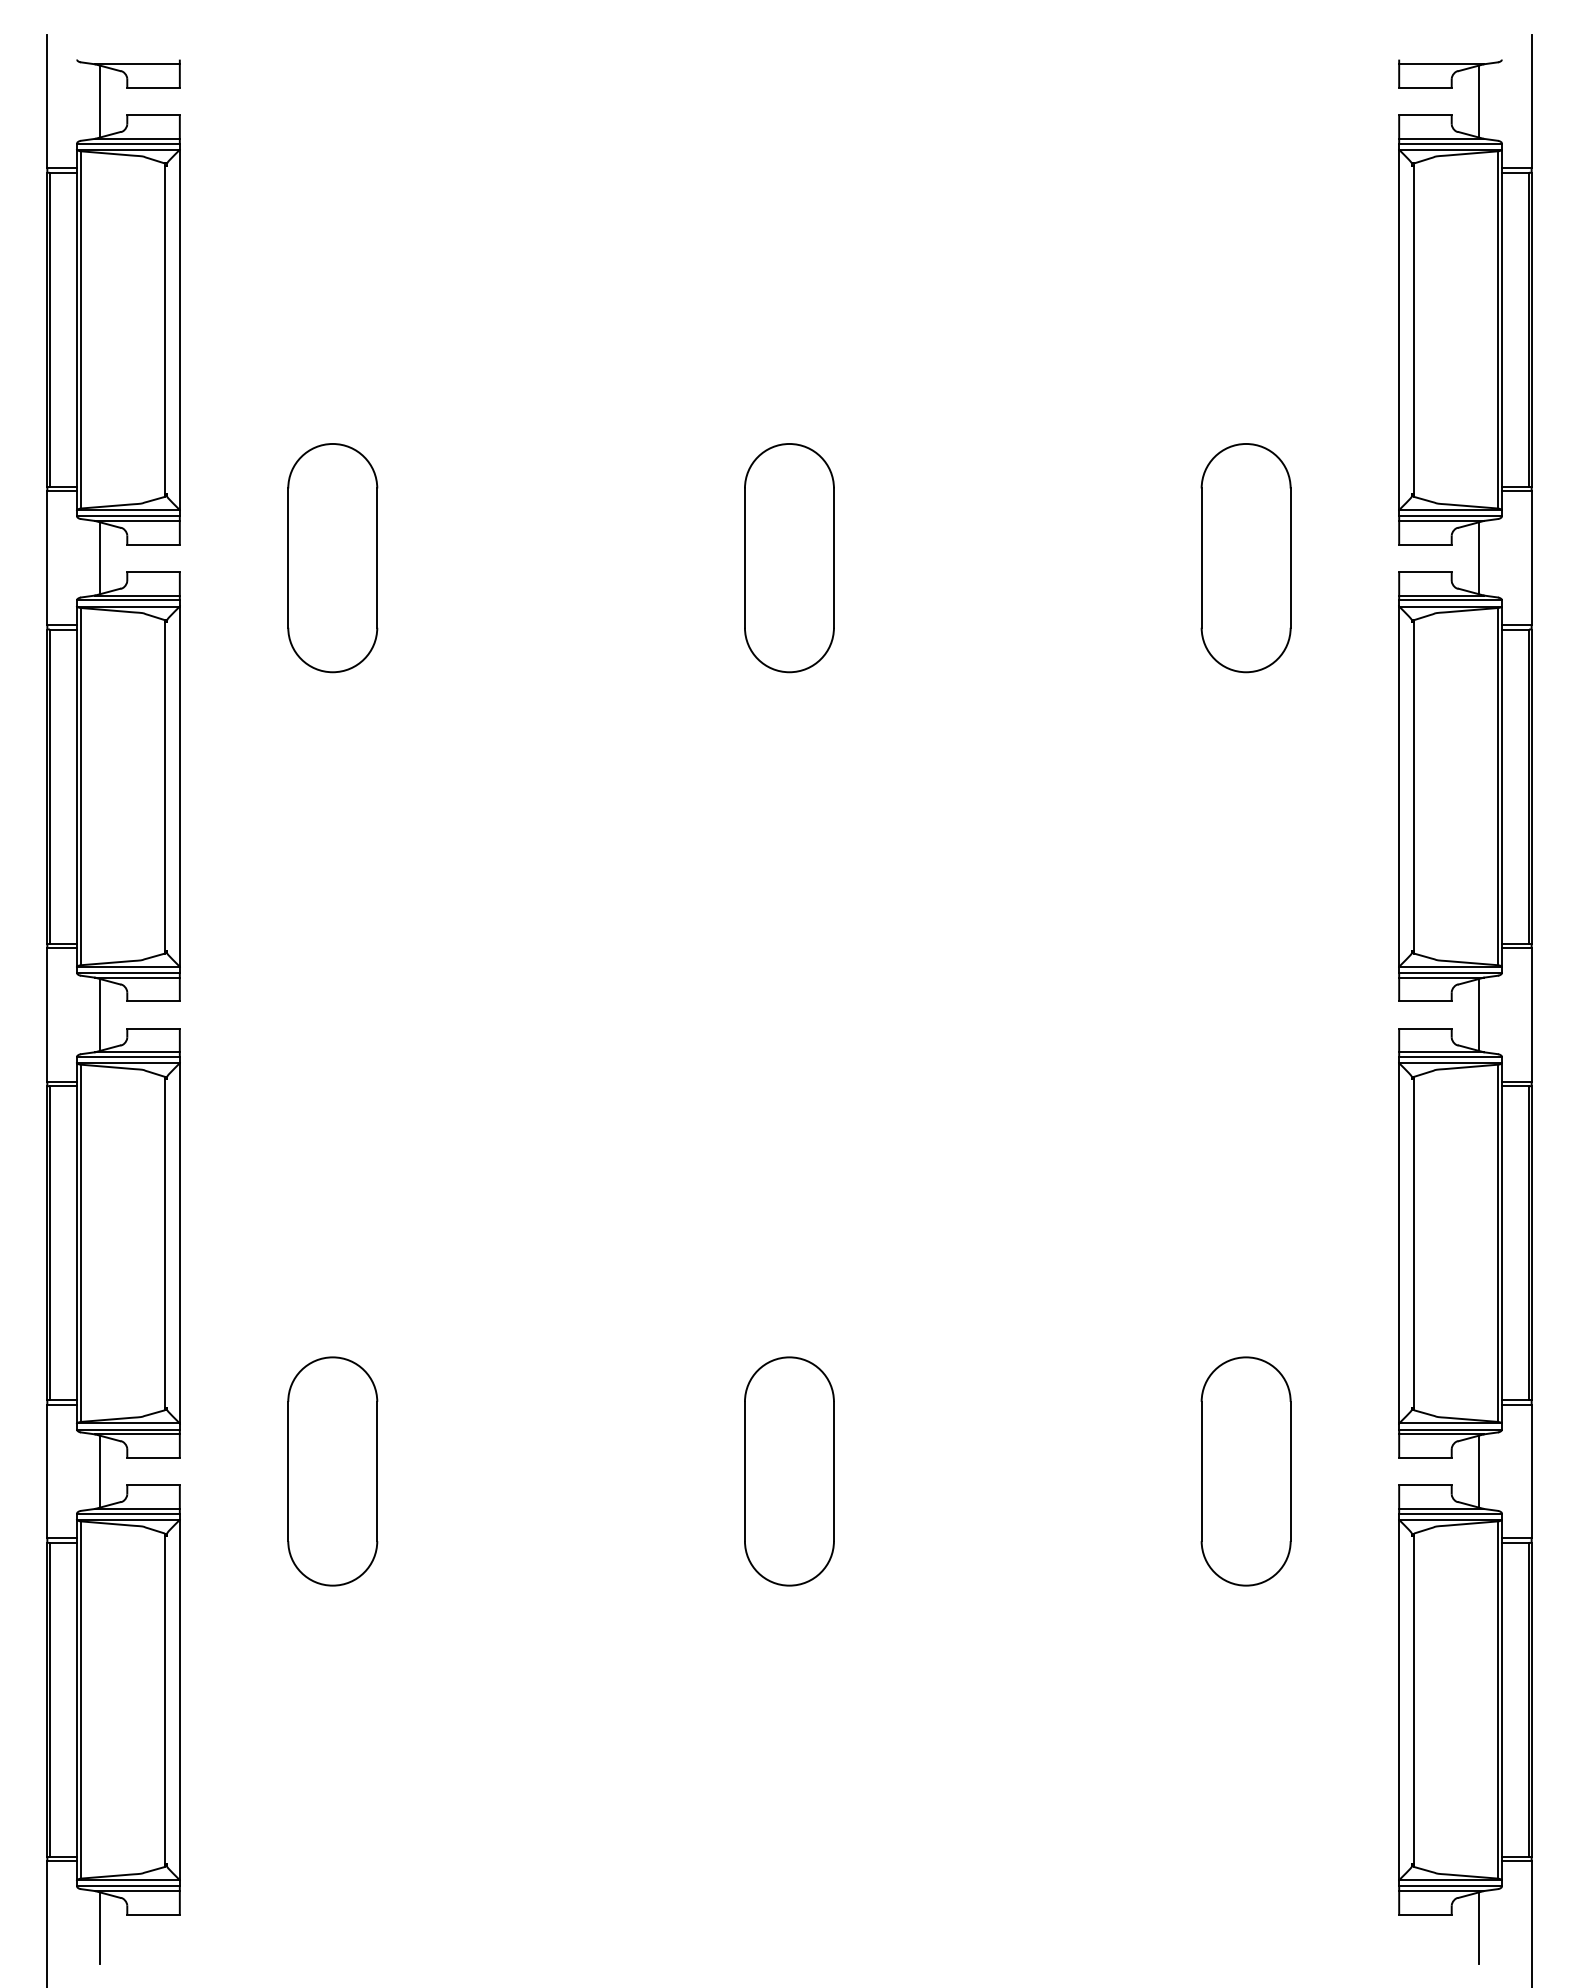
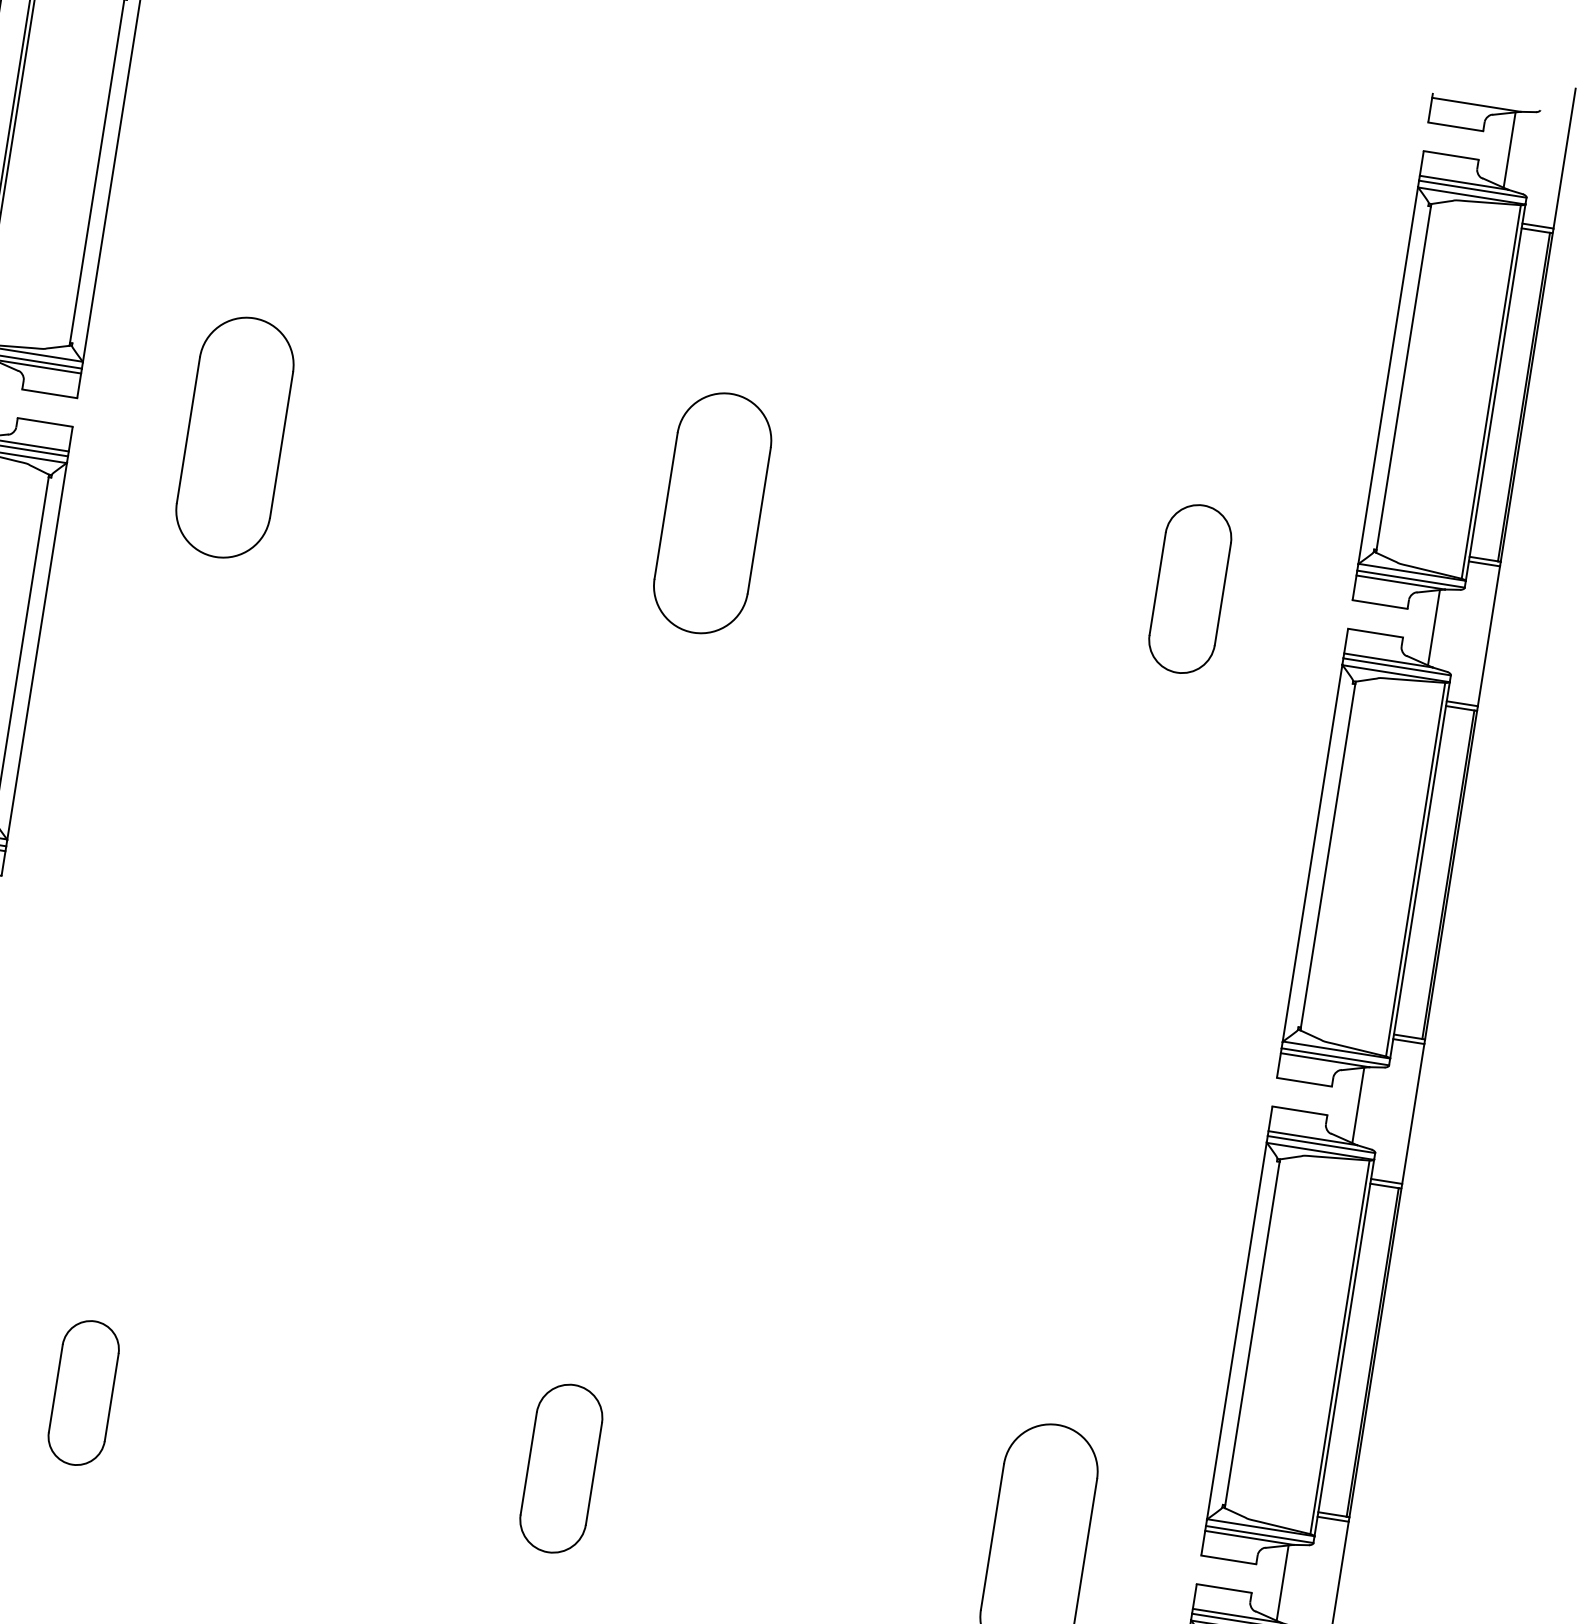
part: (1245, 558) -> (1189, 589), size x0.7
part: (332, 1471) -> (83, 1392), size x0.6
part: (789, 1471) -> (561, 1468), size x0.7

